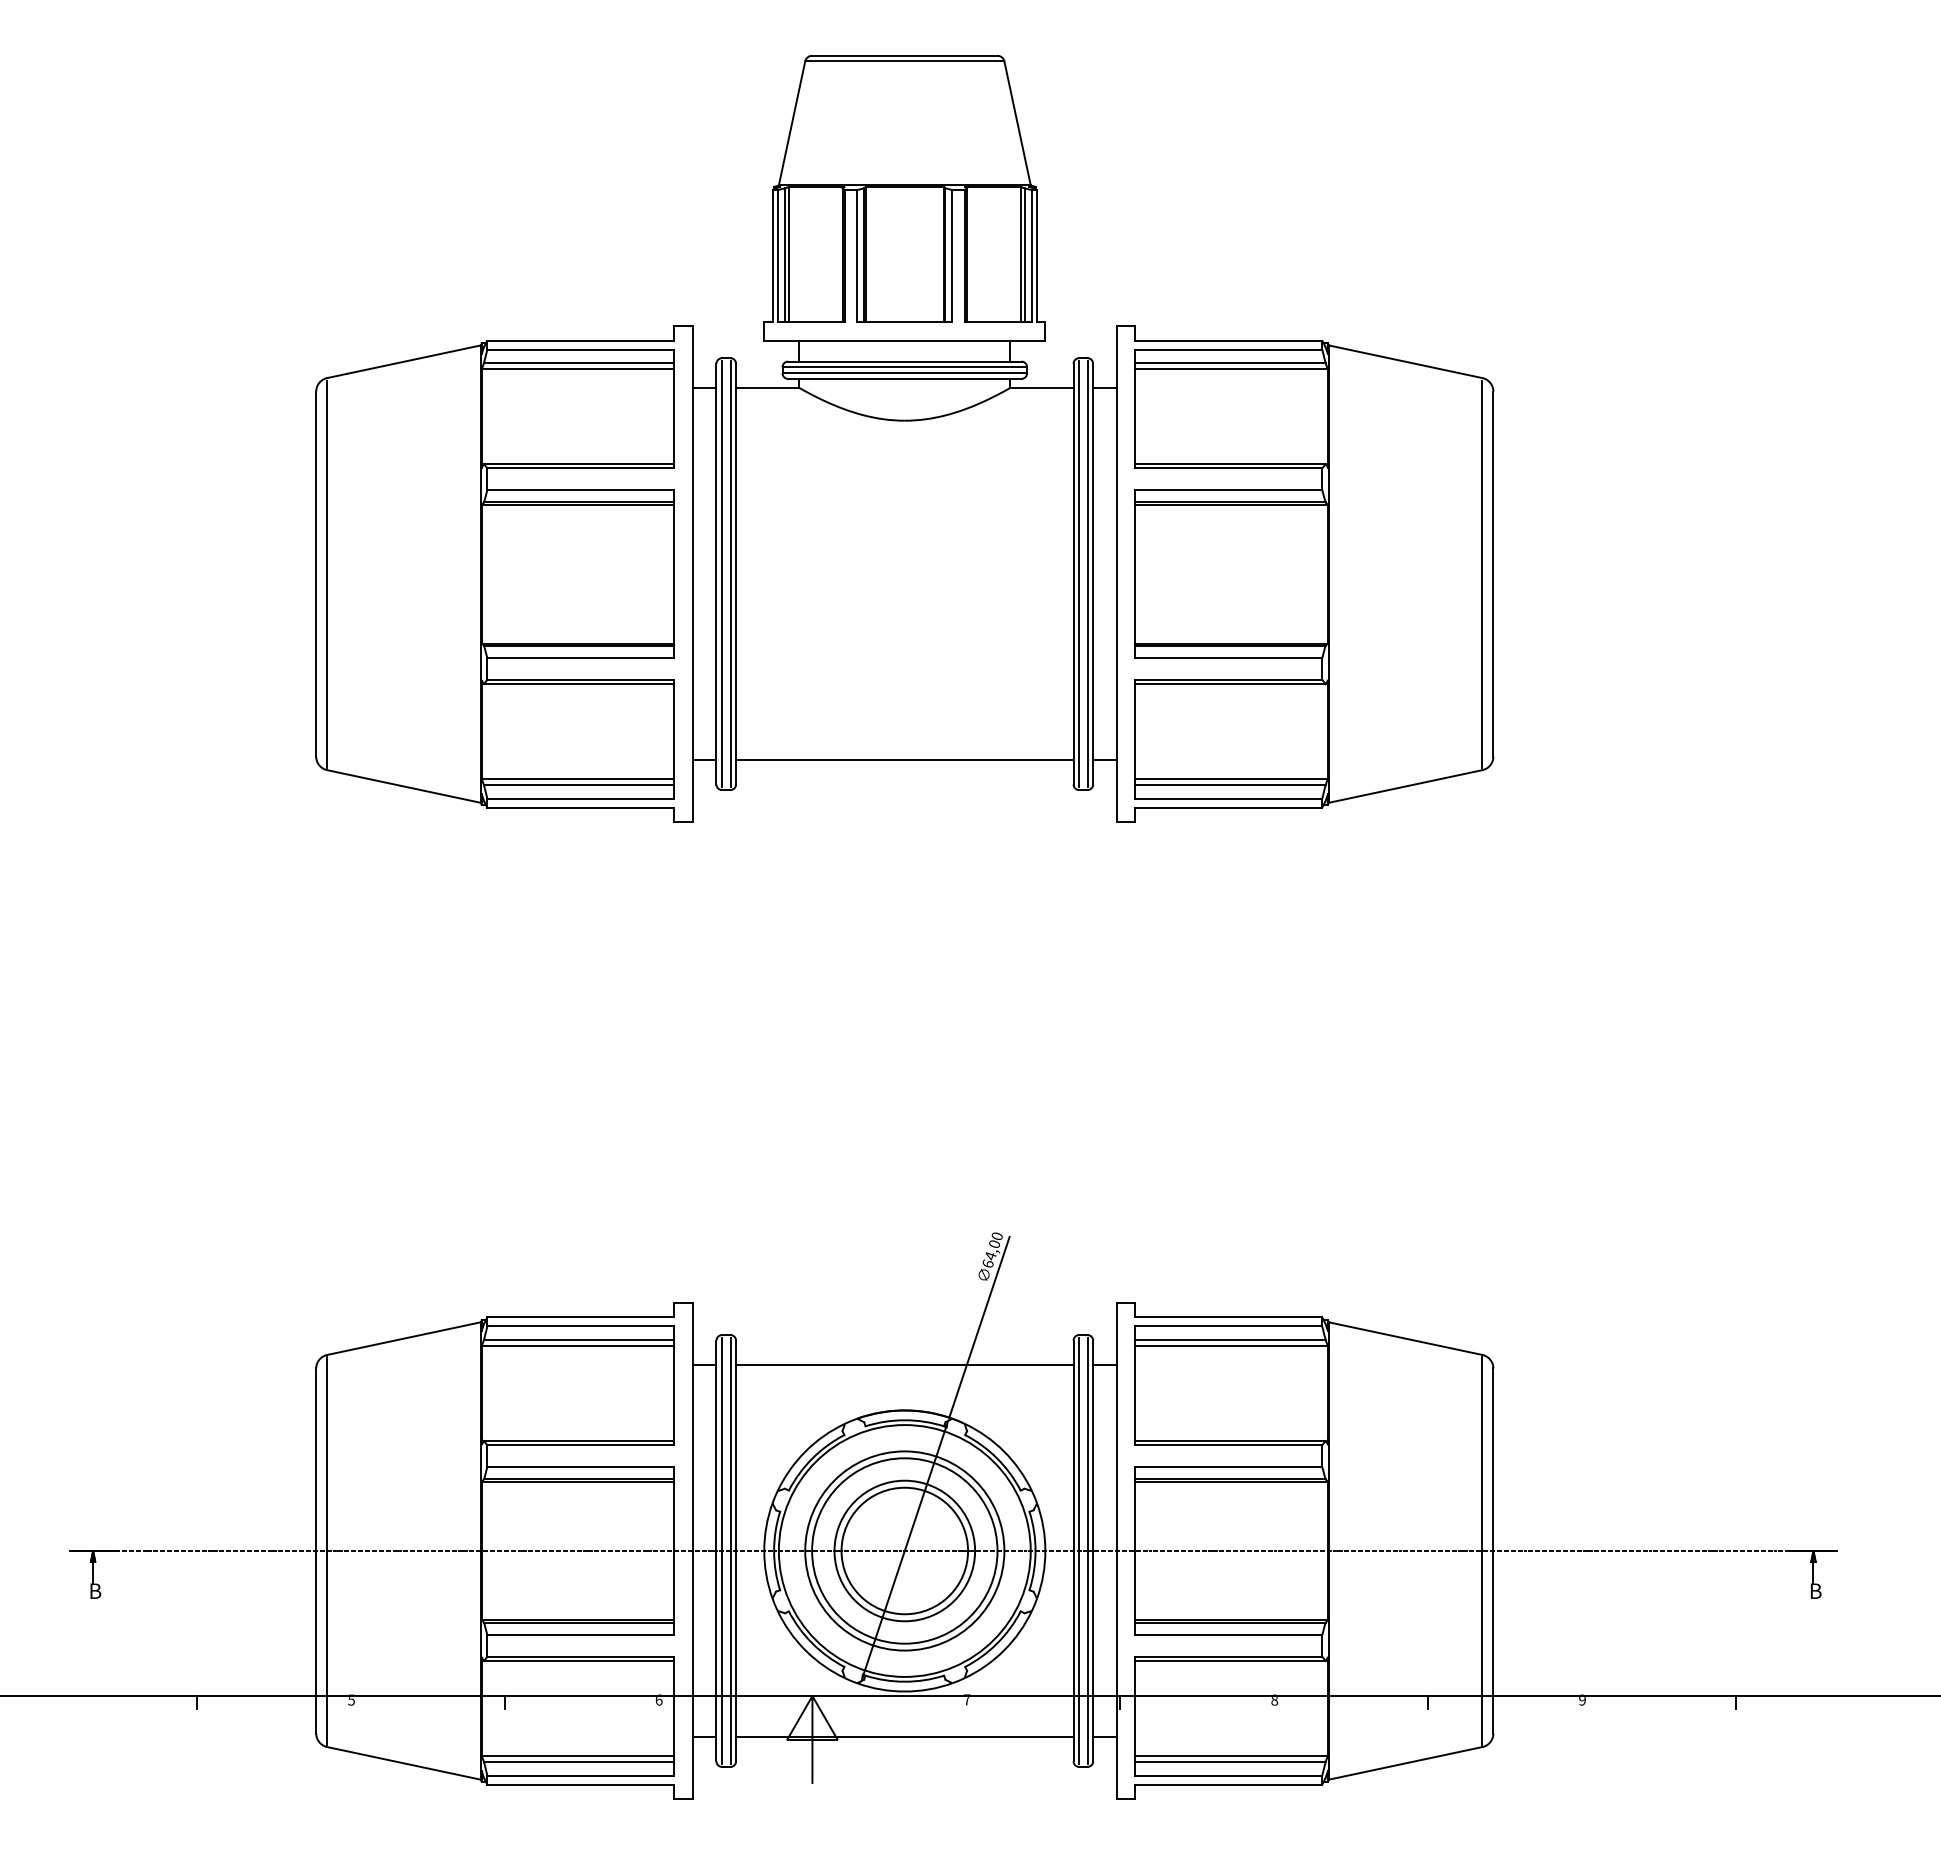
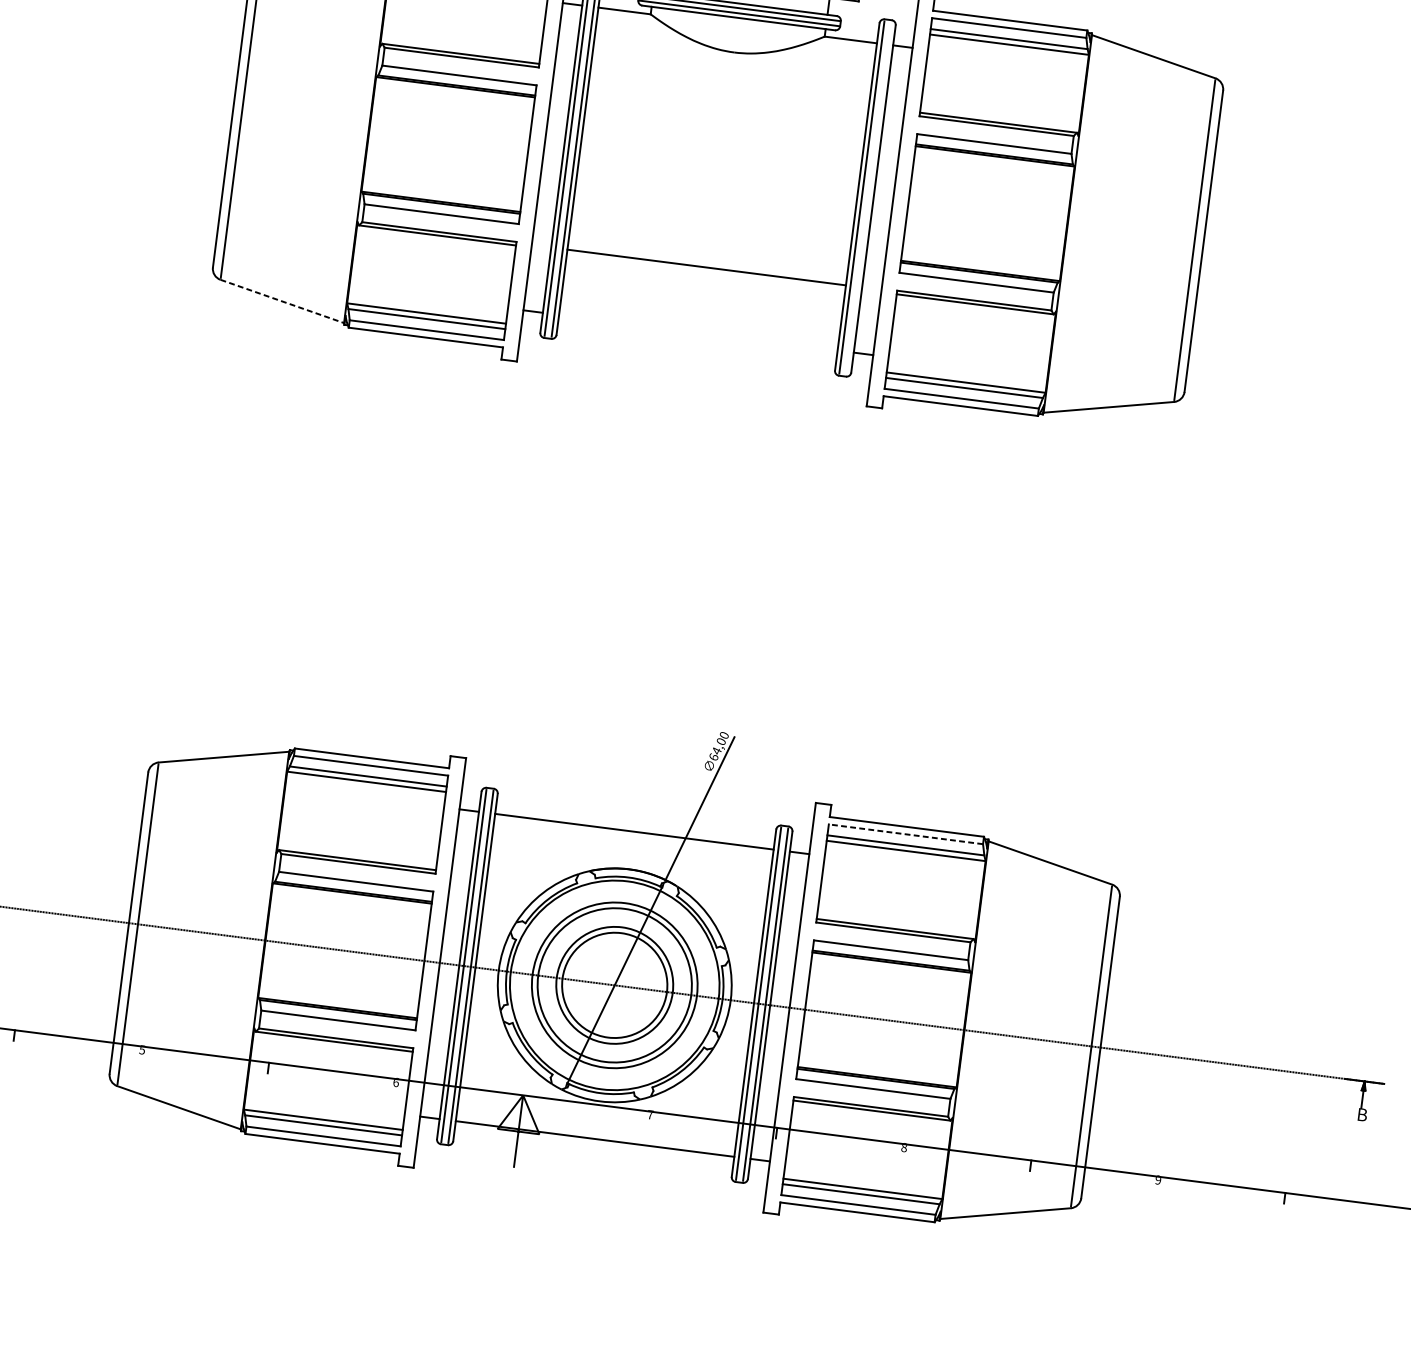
line: (1087, 573) -> (868, 197), removed
line: (904, 760) -> (706, 267), moved
line: (404, 786) -> (282, 301), solid -> dashed
line: (1228, 1326) -> (905, 834), solid -> dashed

